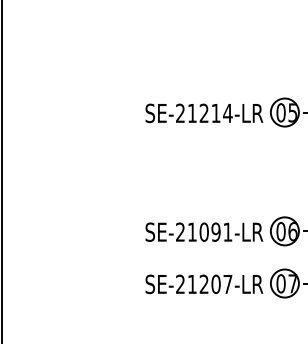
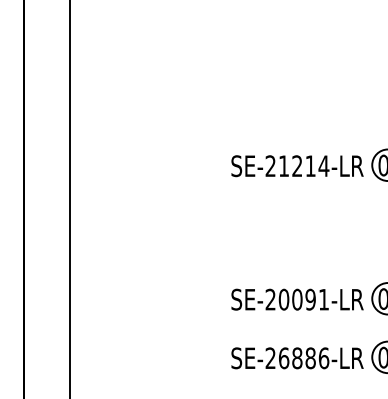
text: (191, 232) -> (283, 299), SE-21091-LR -> SE-20091-LR
text: (210, 284) -> (304, 358), SE-21207-LR -> SE-26886-LR

